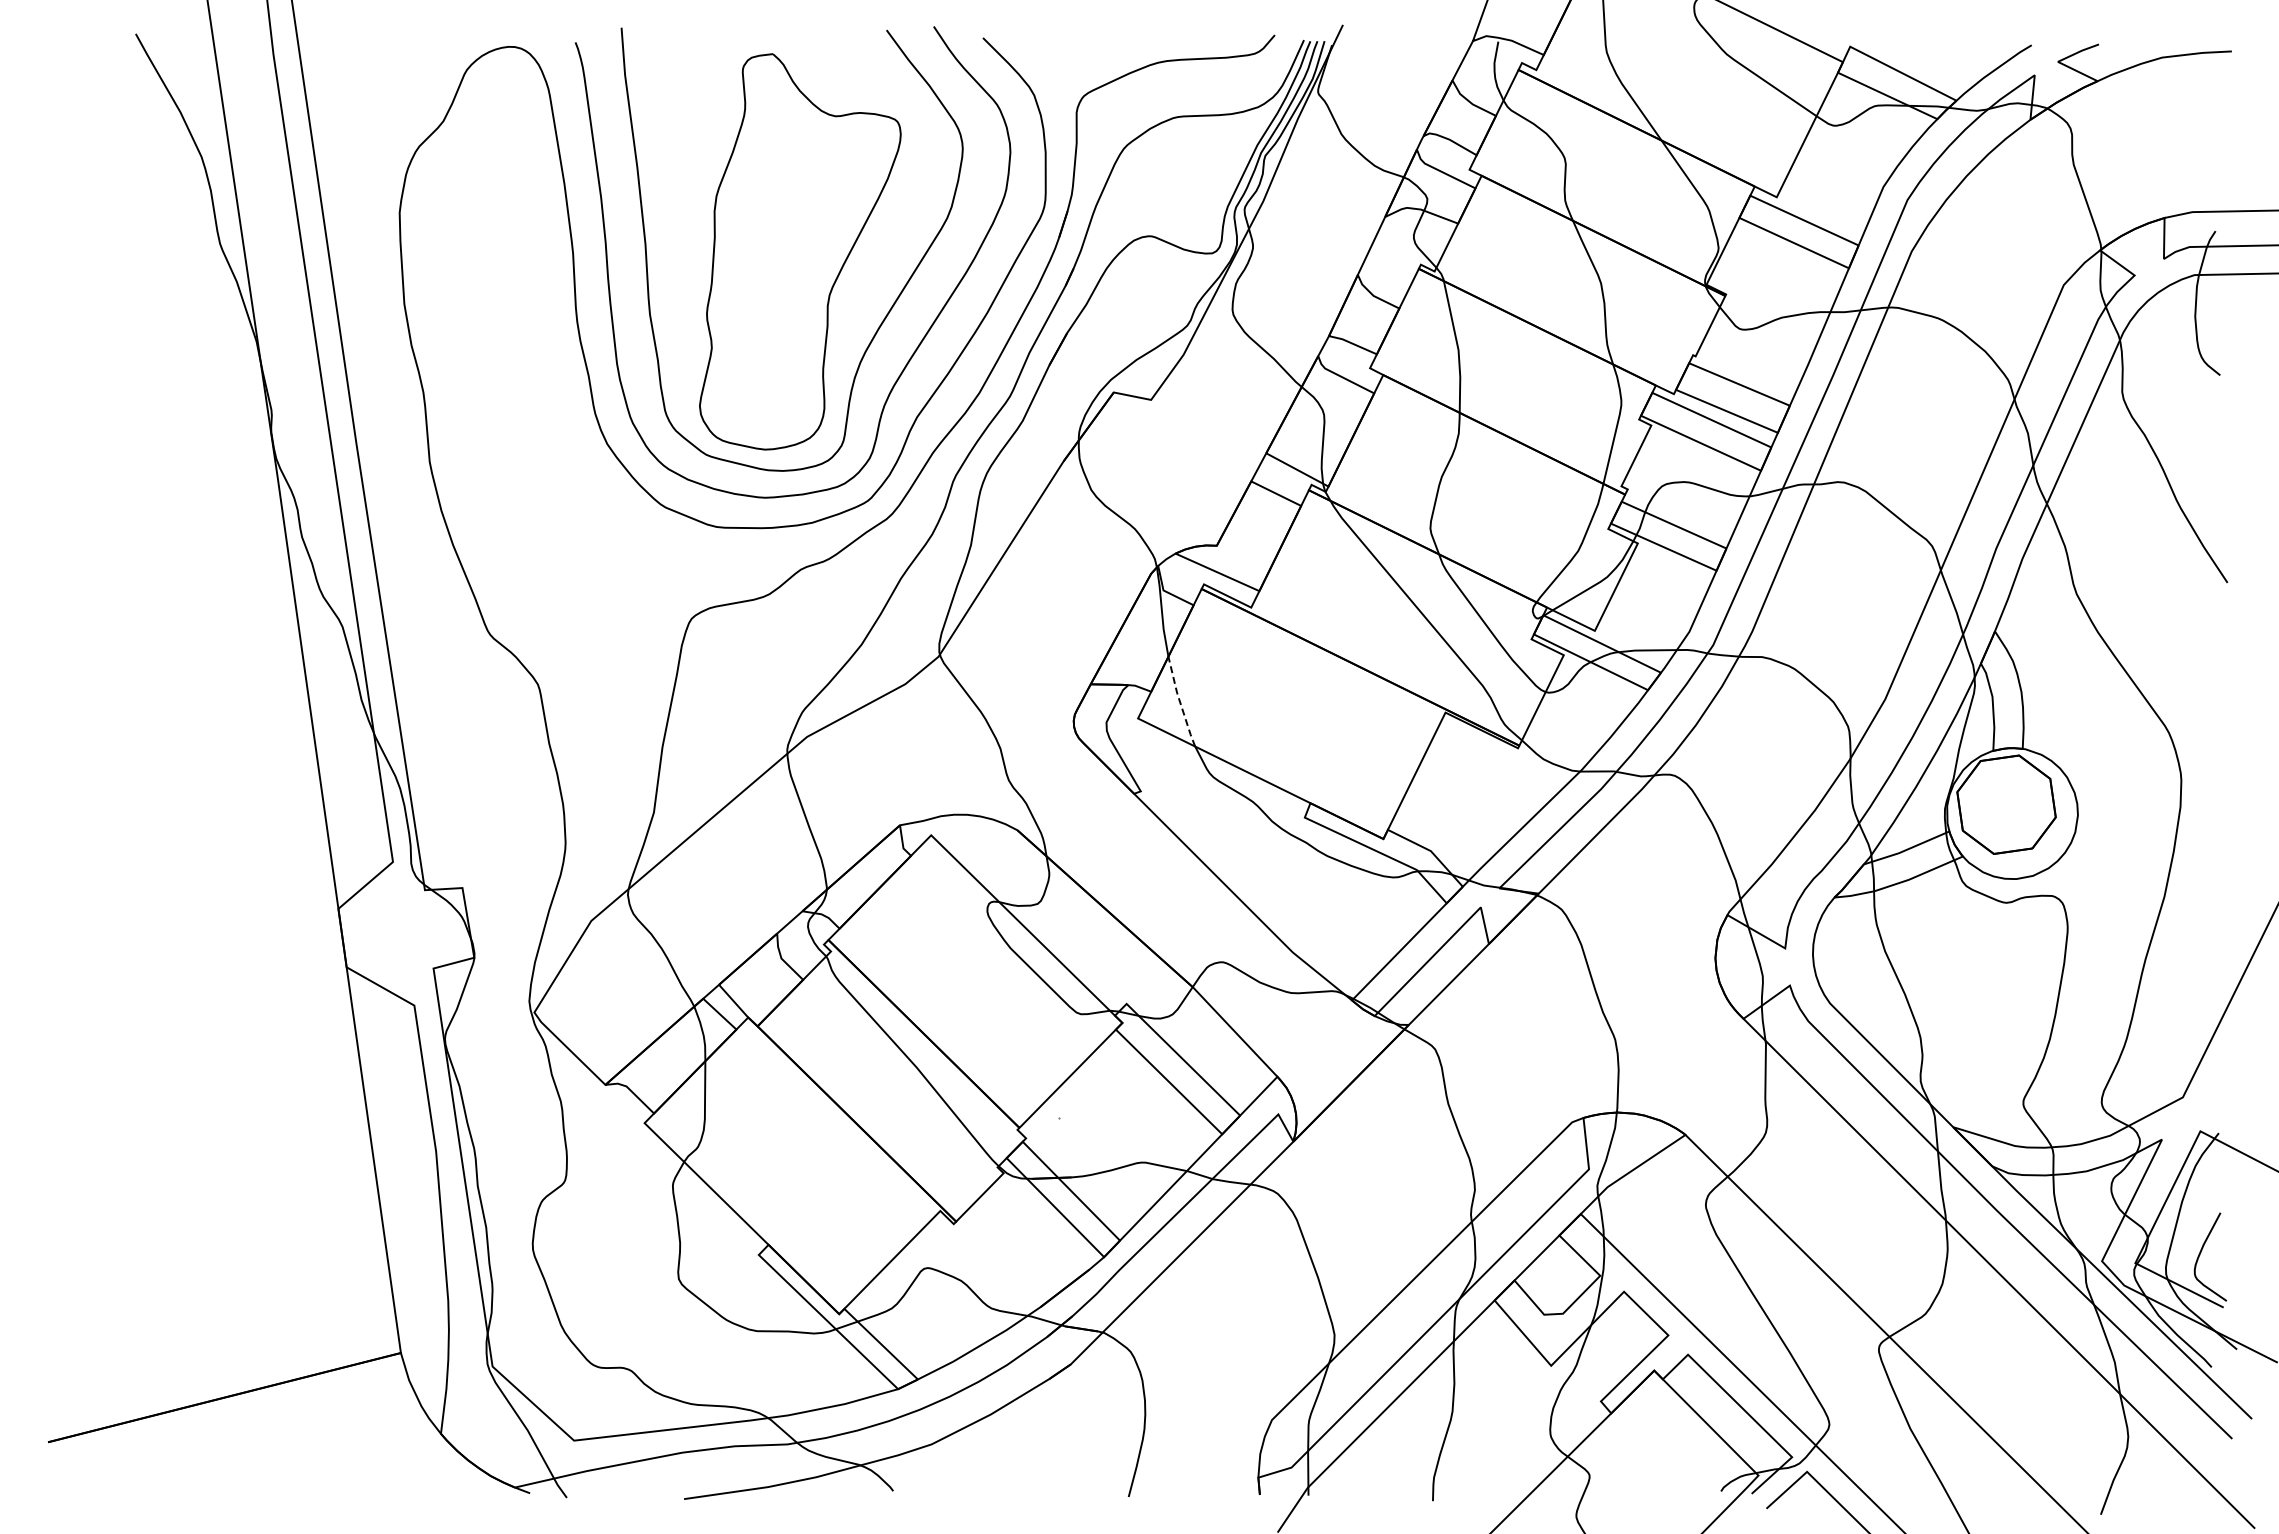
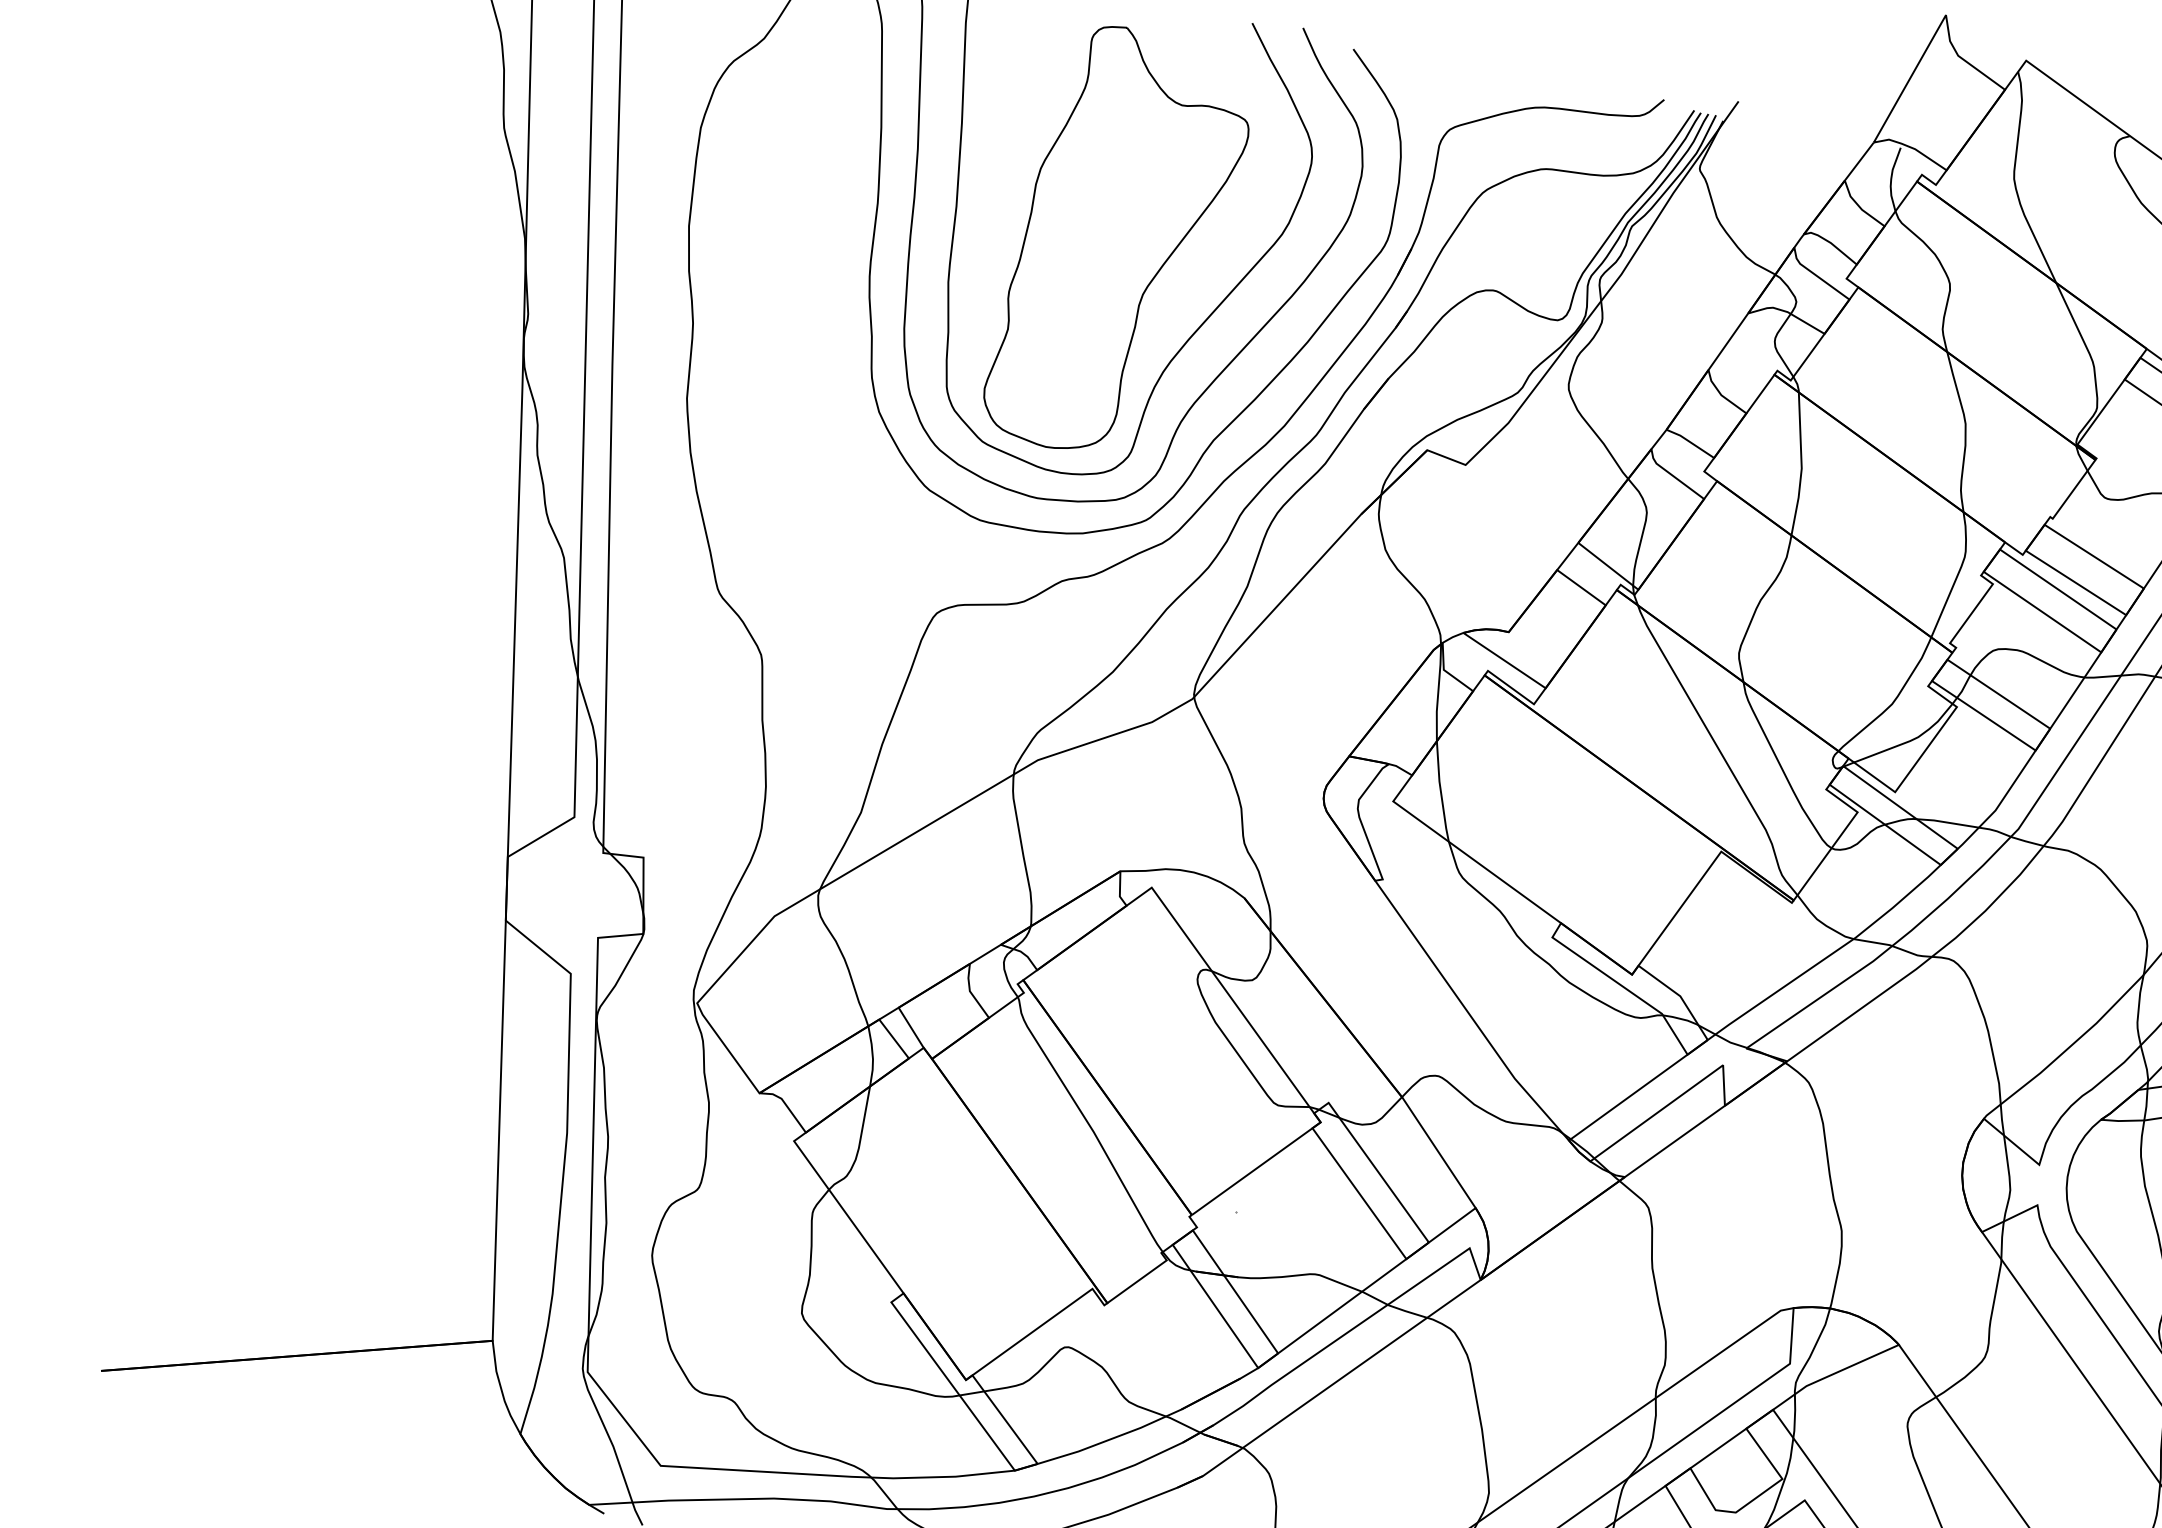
line: (1179, 701) -> (1440, 790), dashed -> solid

